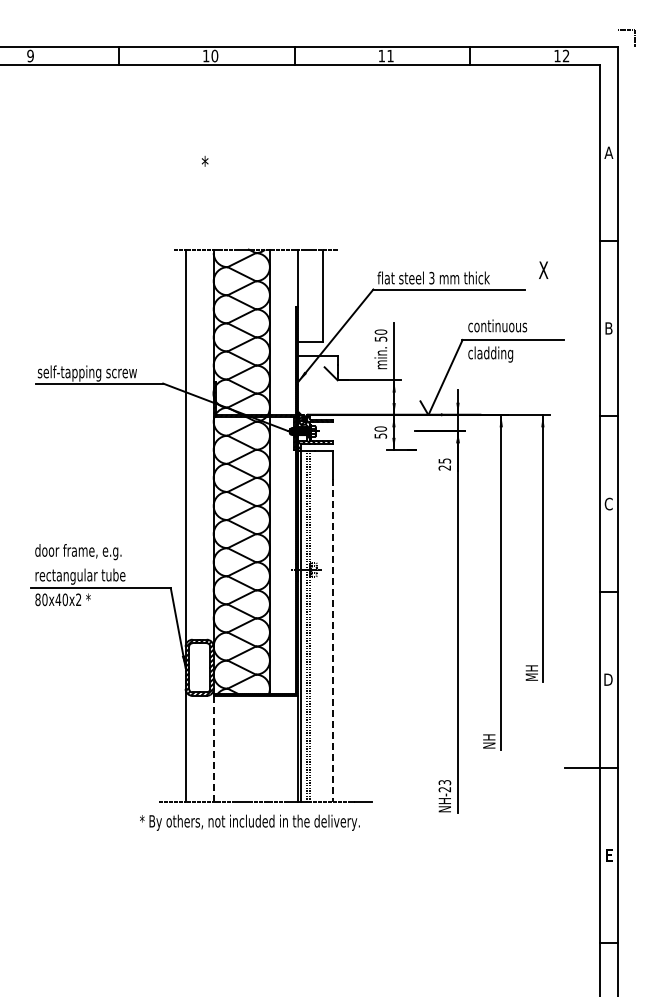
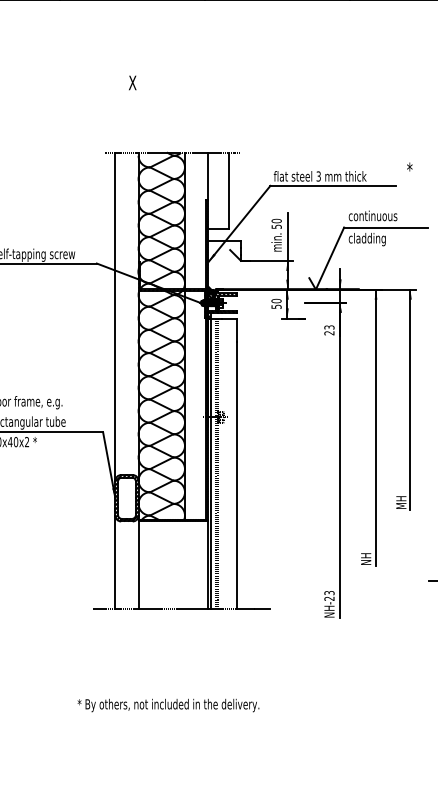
text: (206, 164) -> (132, 82), * -> X
text: (543, 269) -> (410, 169), X -> *
text: (444, 460) -> (329, 327), 25 -> 23
line: (333, 640) -> (237, 475), dashed -> solid
line: (213, 748) -> (138, 564), dashed -> solid
text: (249, 822) -> (168, 705), moved

